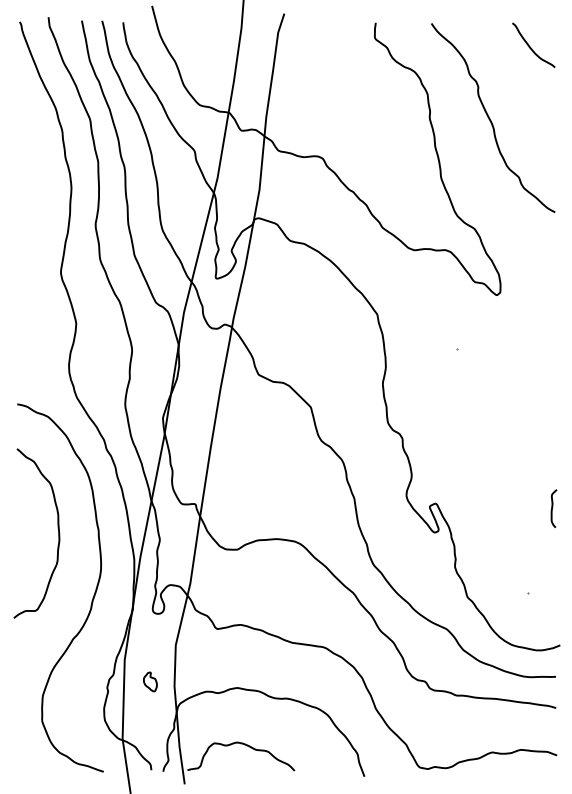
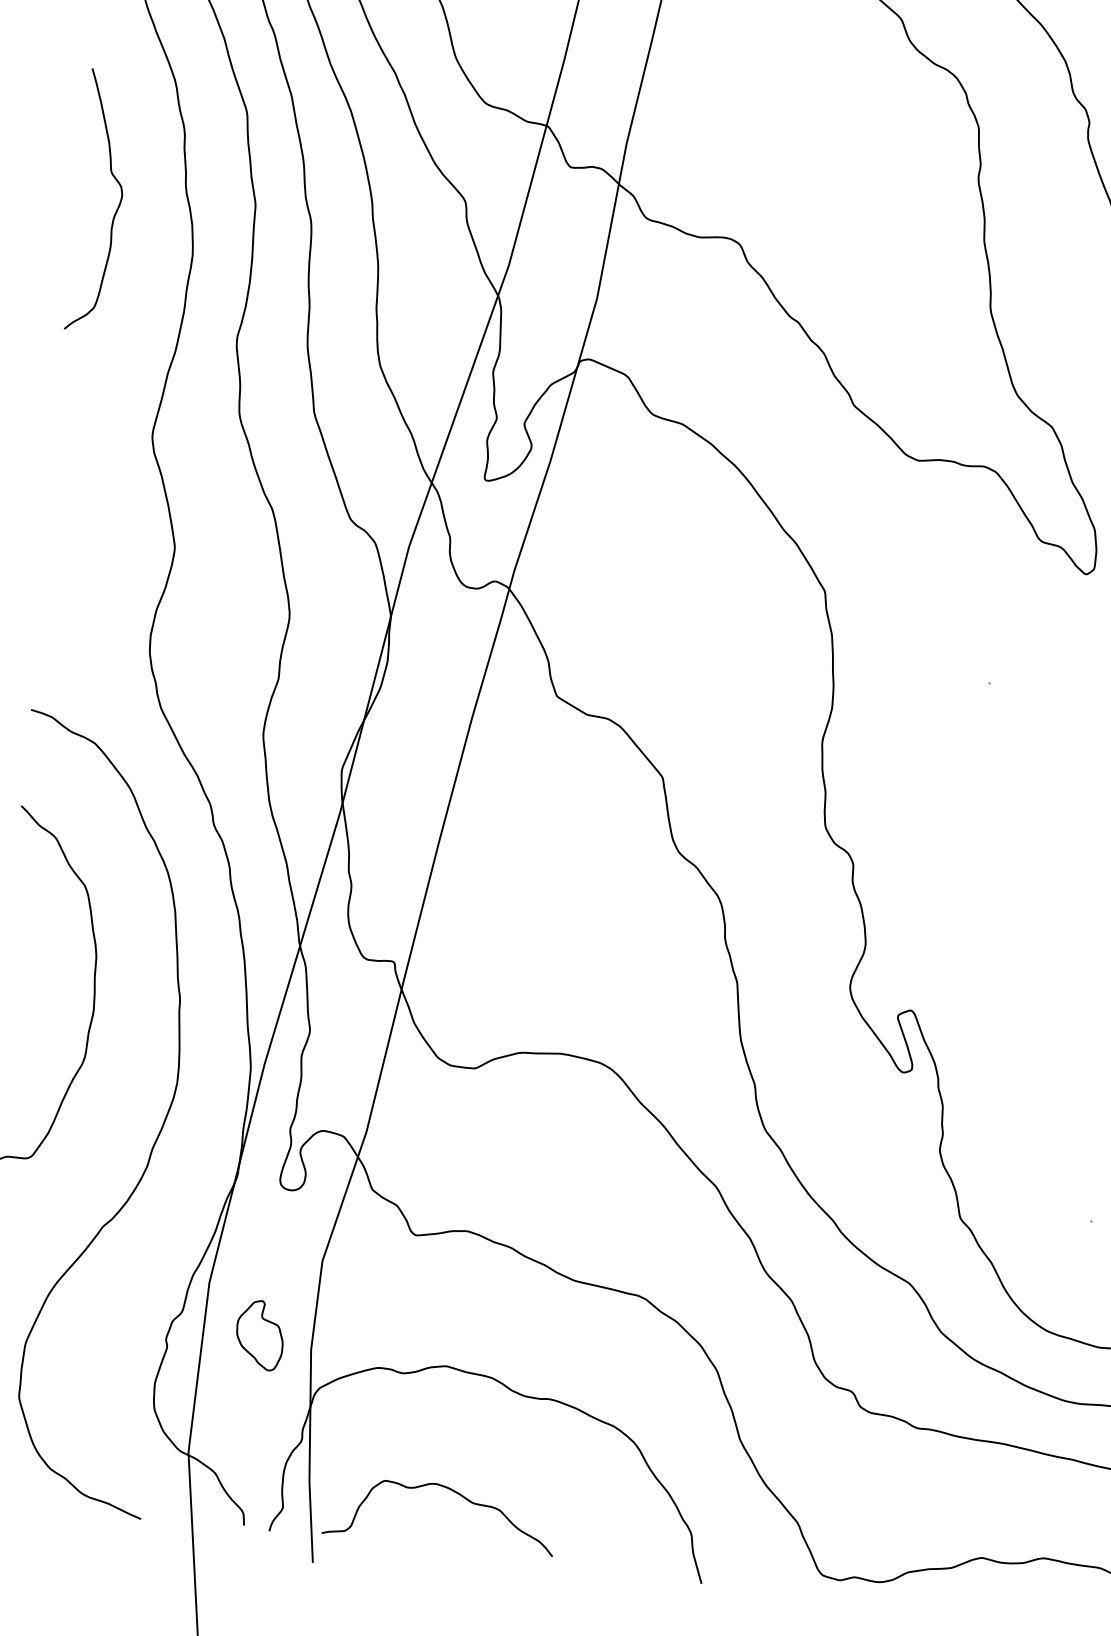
curve: (34, 167) -> (117, 203), added
part: (150, 681) -> (260, 1334), size x1.67

